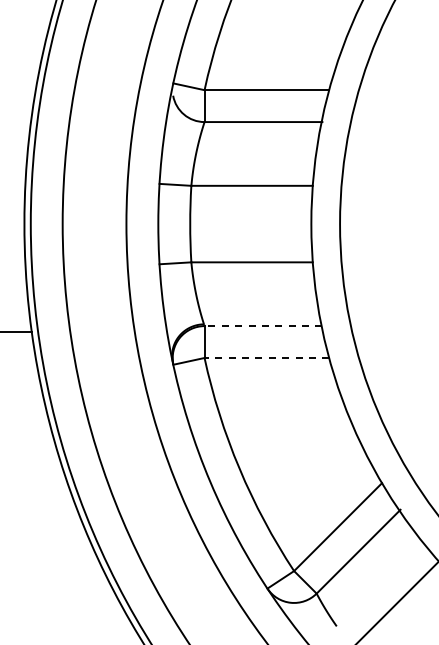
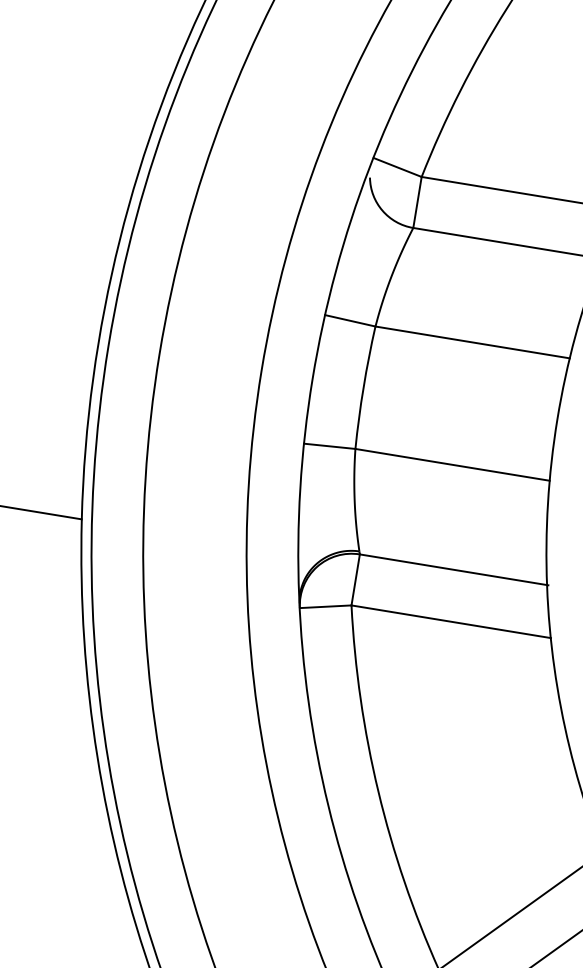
line: (263, 326) -> (454, 570), dashed -> solid
line: (266, 357) -> (450, 620), dashed -> solid

